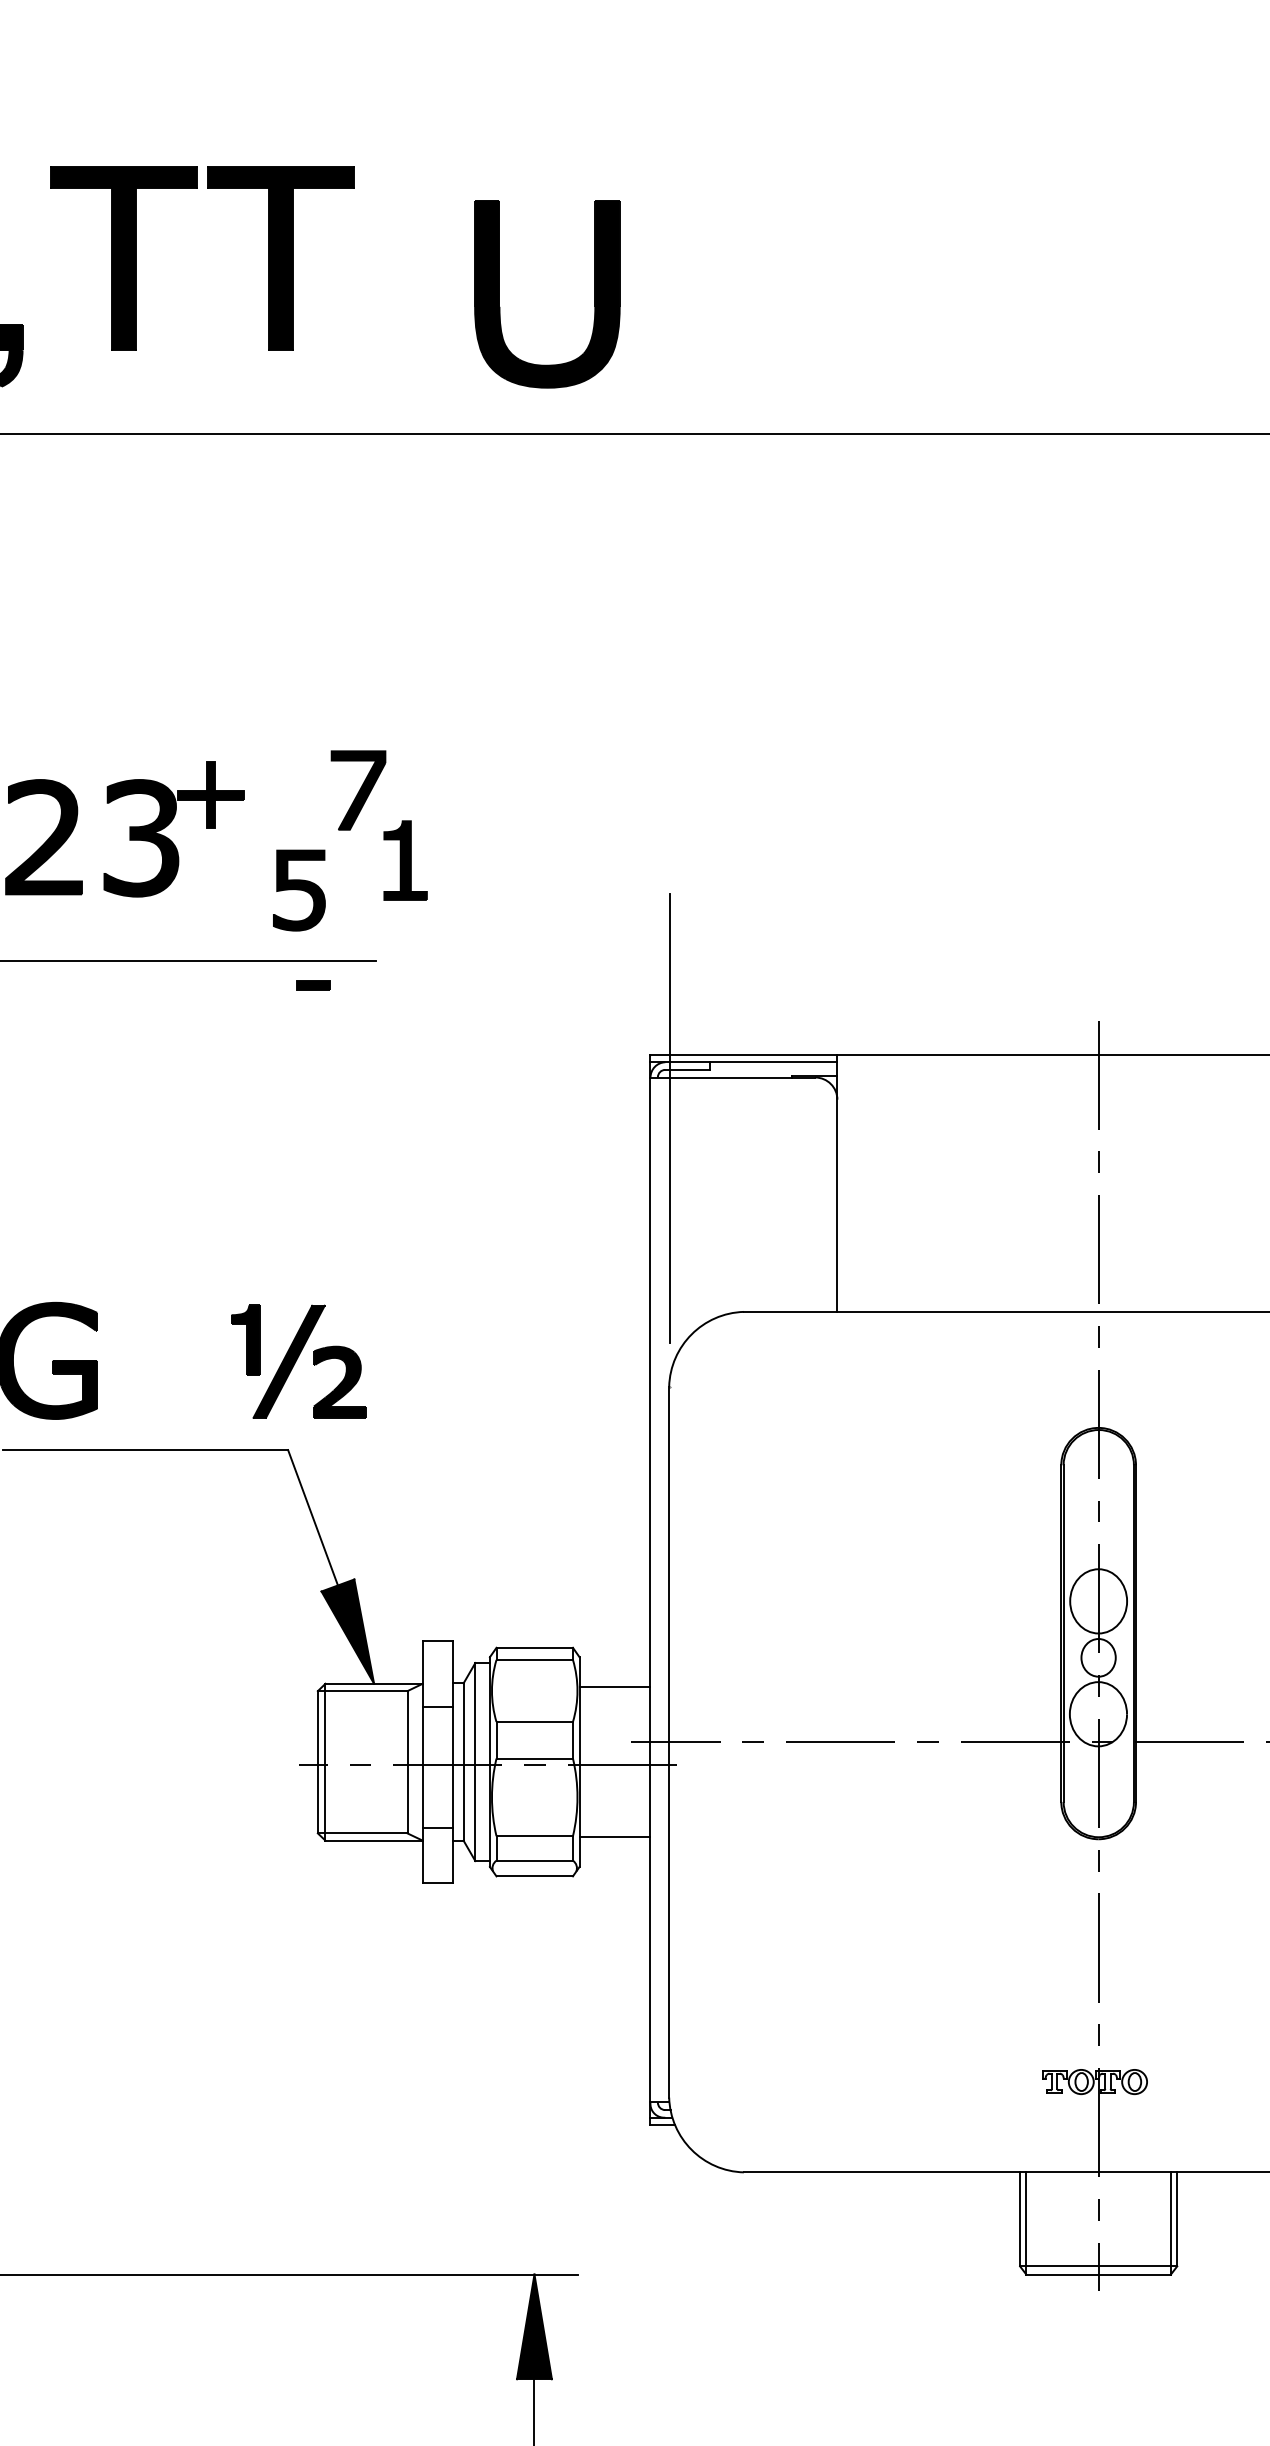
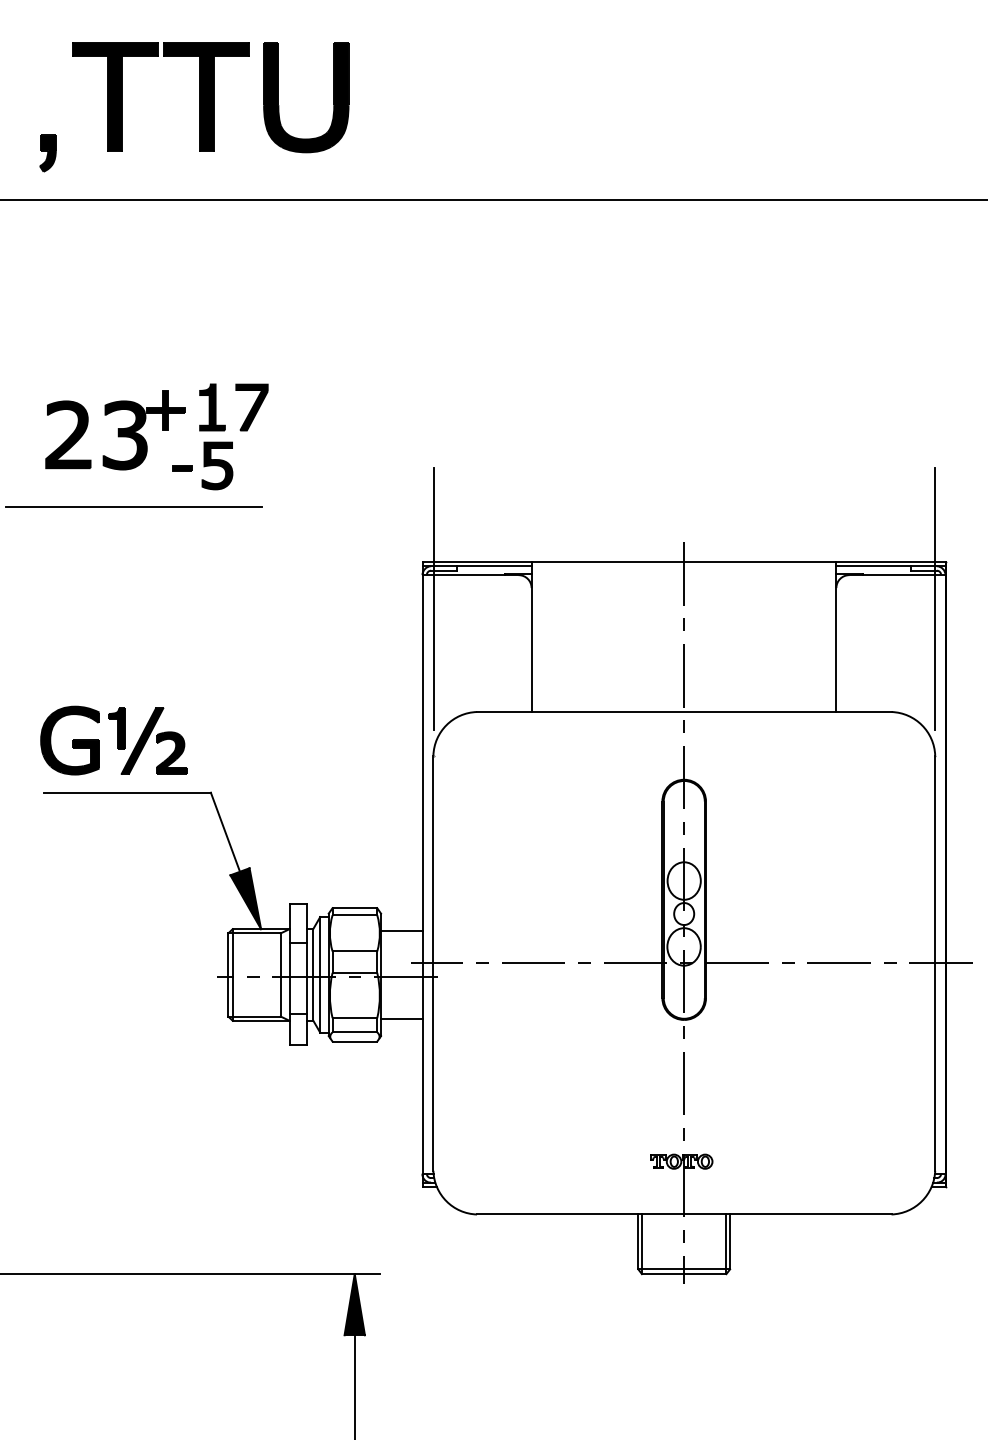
part: (593, 293) -> (333, 97), moved
part: (405, 860) -> (212, 407), moved
part: (313, 985) -> (182, 468), moved
part: (297, 1360) -> (147, 740), moved

